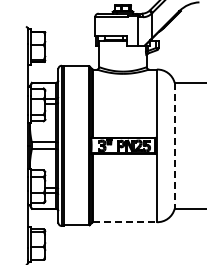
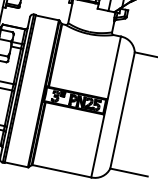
line: (174, 145) -> (122, 110), dashed -> solid
line: (125, 222) -> (62, 171), dashed -> solid

